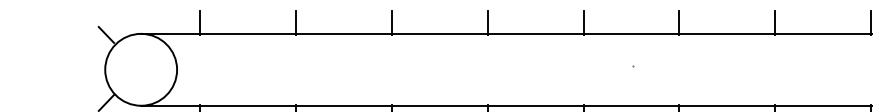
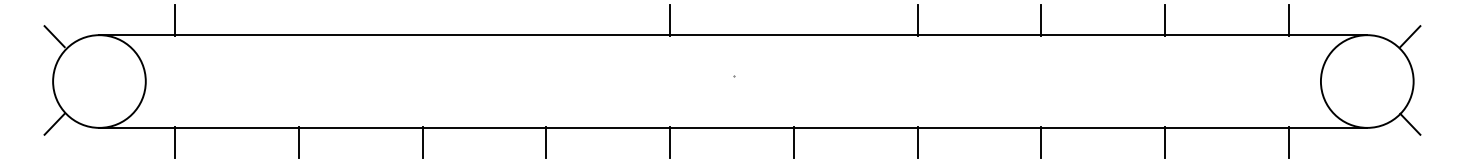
line: (296, 22) -> (299, 20), removed
line: (391, 22) -> (422, 20), removed
line: (487, 22) -> (546, 20), removed
line: (679, 22) -> (793, 20), removed

